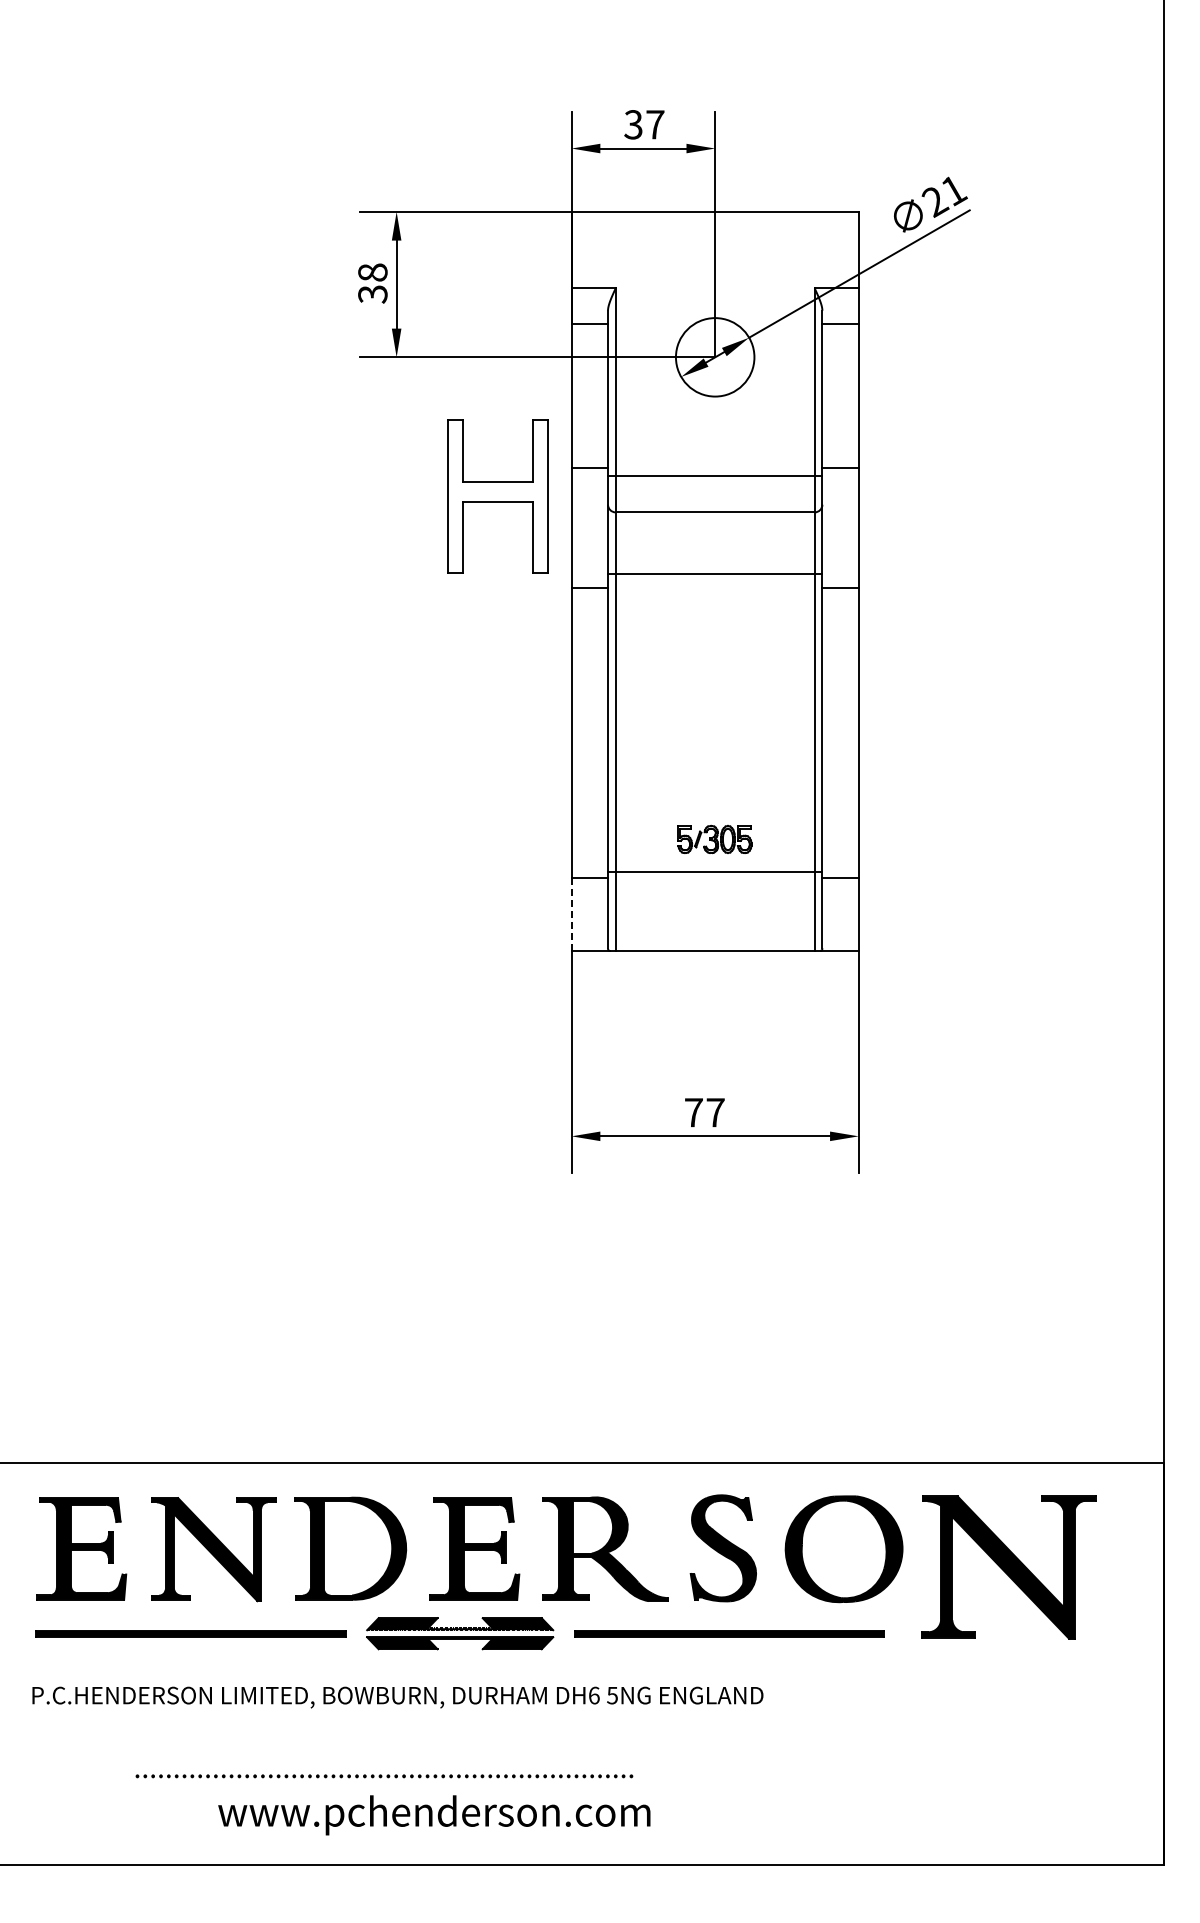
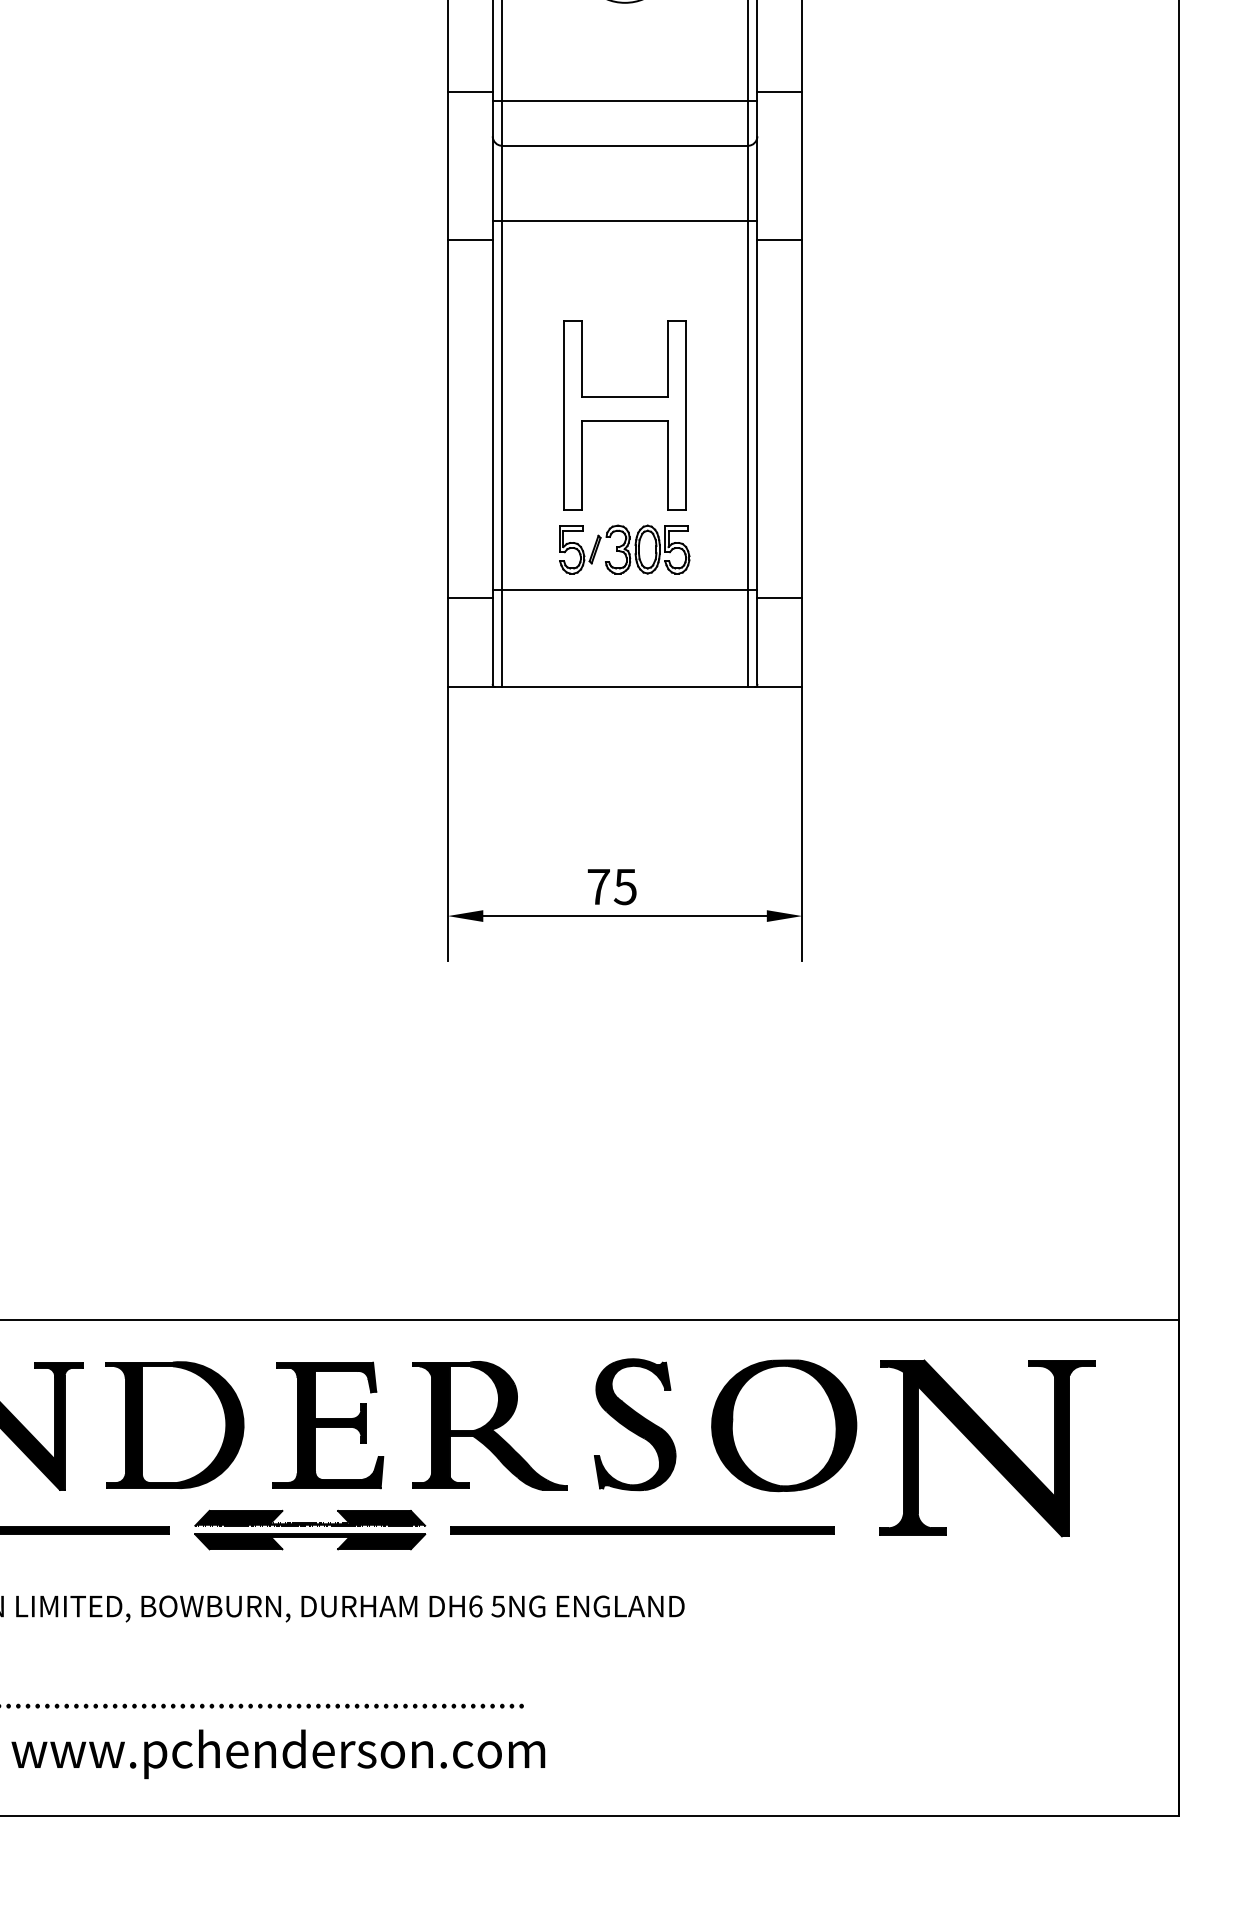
part: (497, 496) -> (624, 415), moved
part: (714, 839) -> (624, 549), size x1.43
line: (571, 915) -> (447, 643), dashed -> solid
text: (715, 1112) -> (625, 886), 77 -> 75

